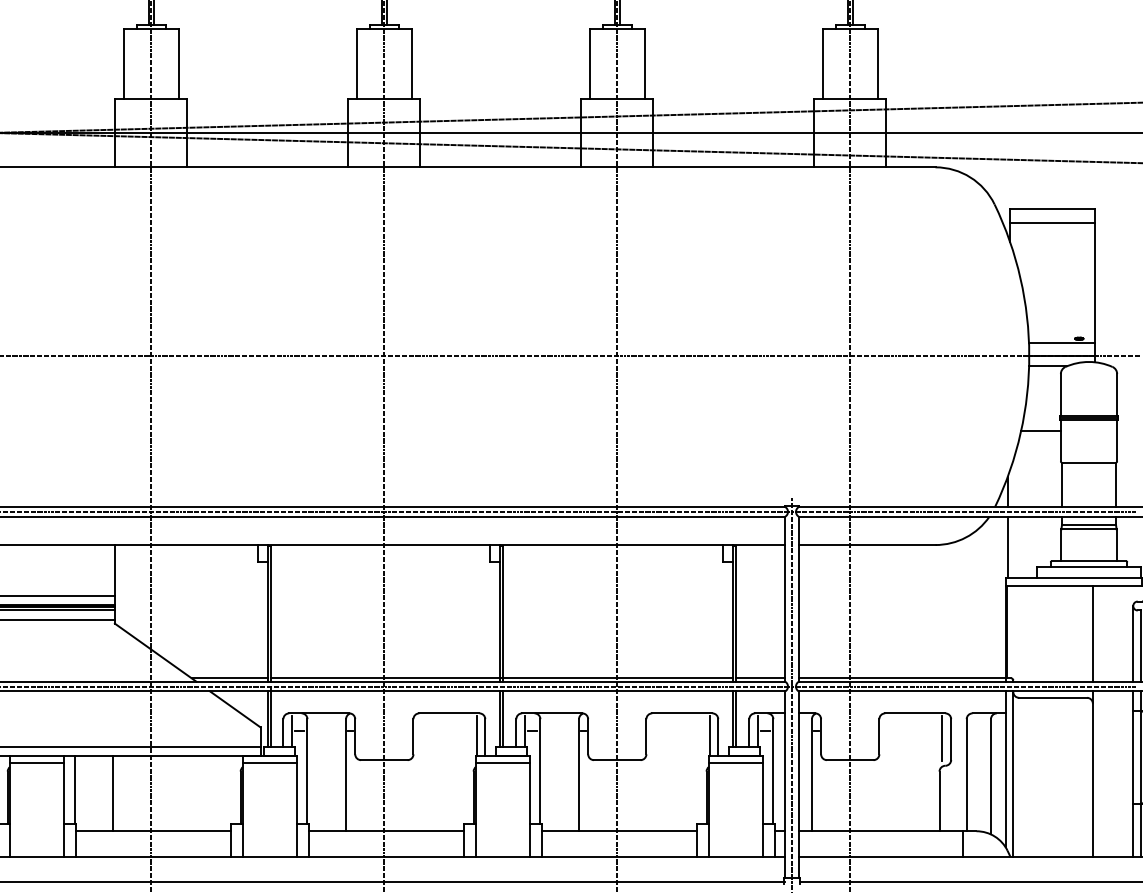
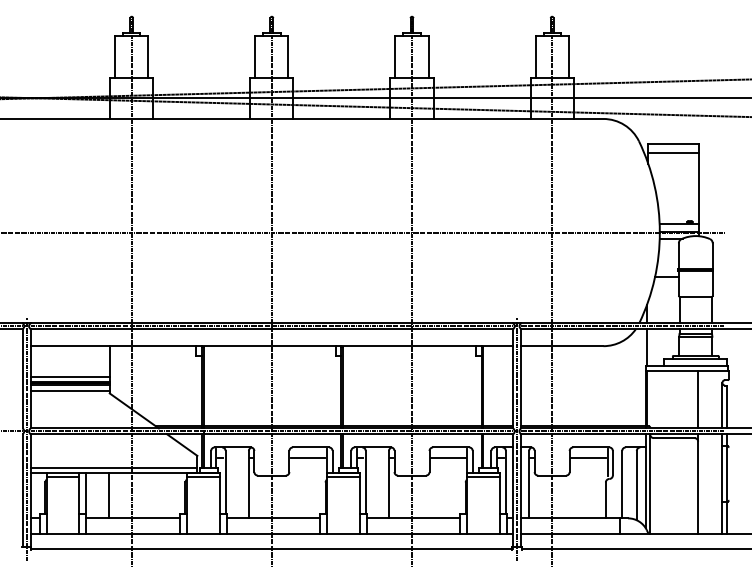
line: (443, 730) -> (307, 457), added
line: (676, 730) -> (447, 457), added
line: (908, 730) -> (587, 457), added

